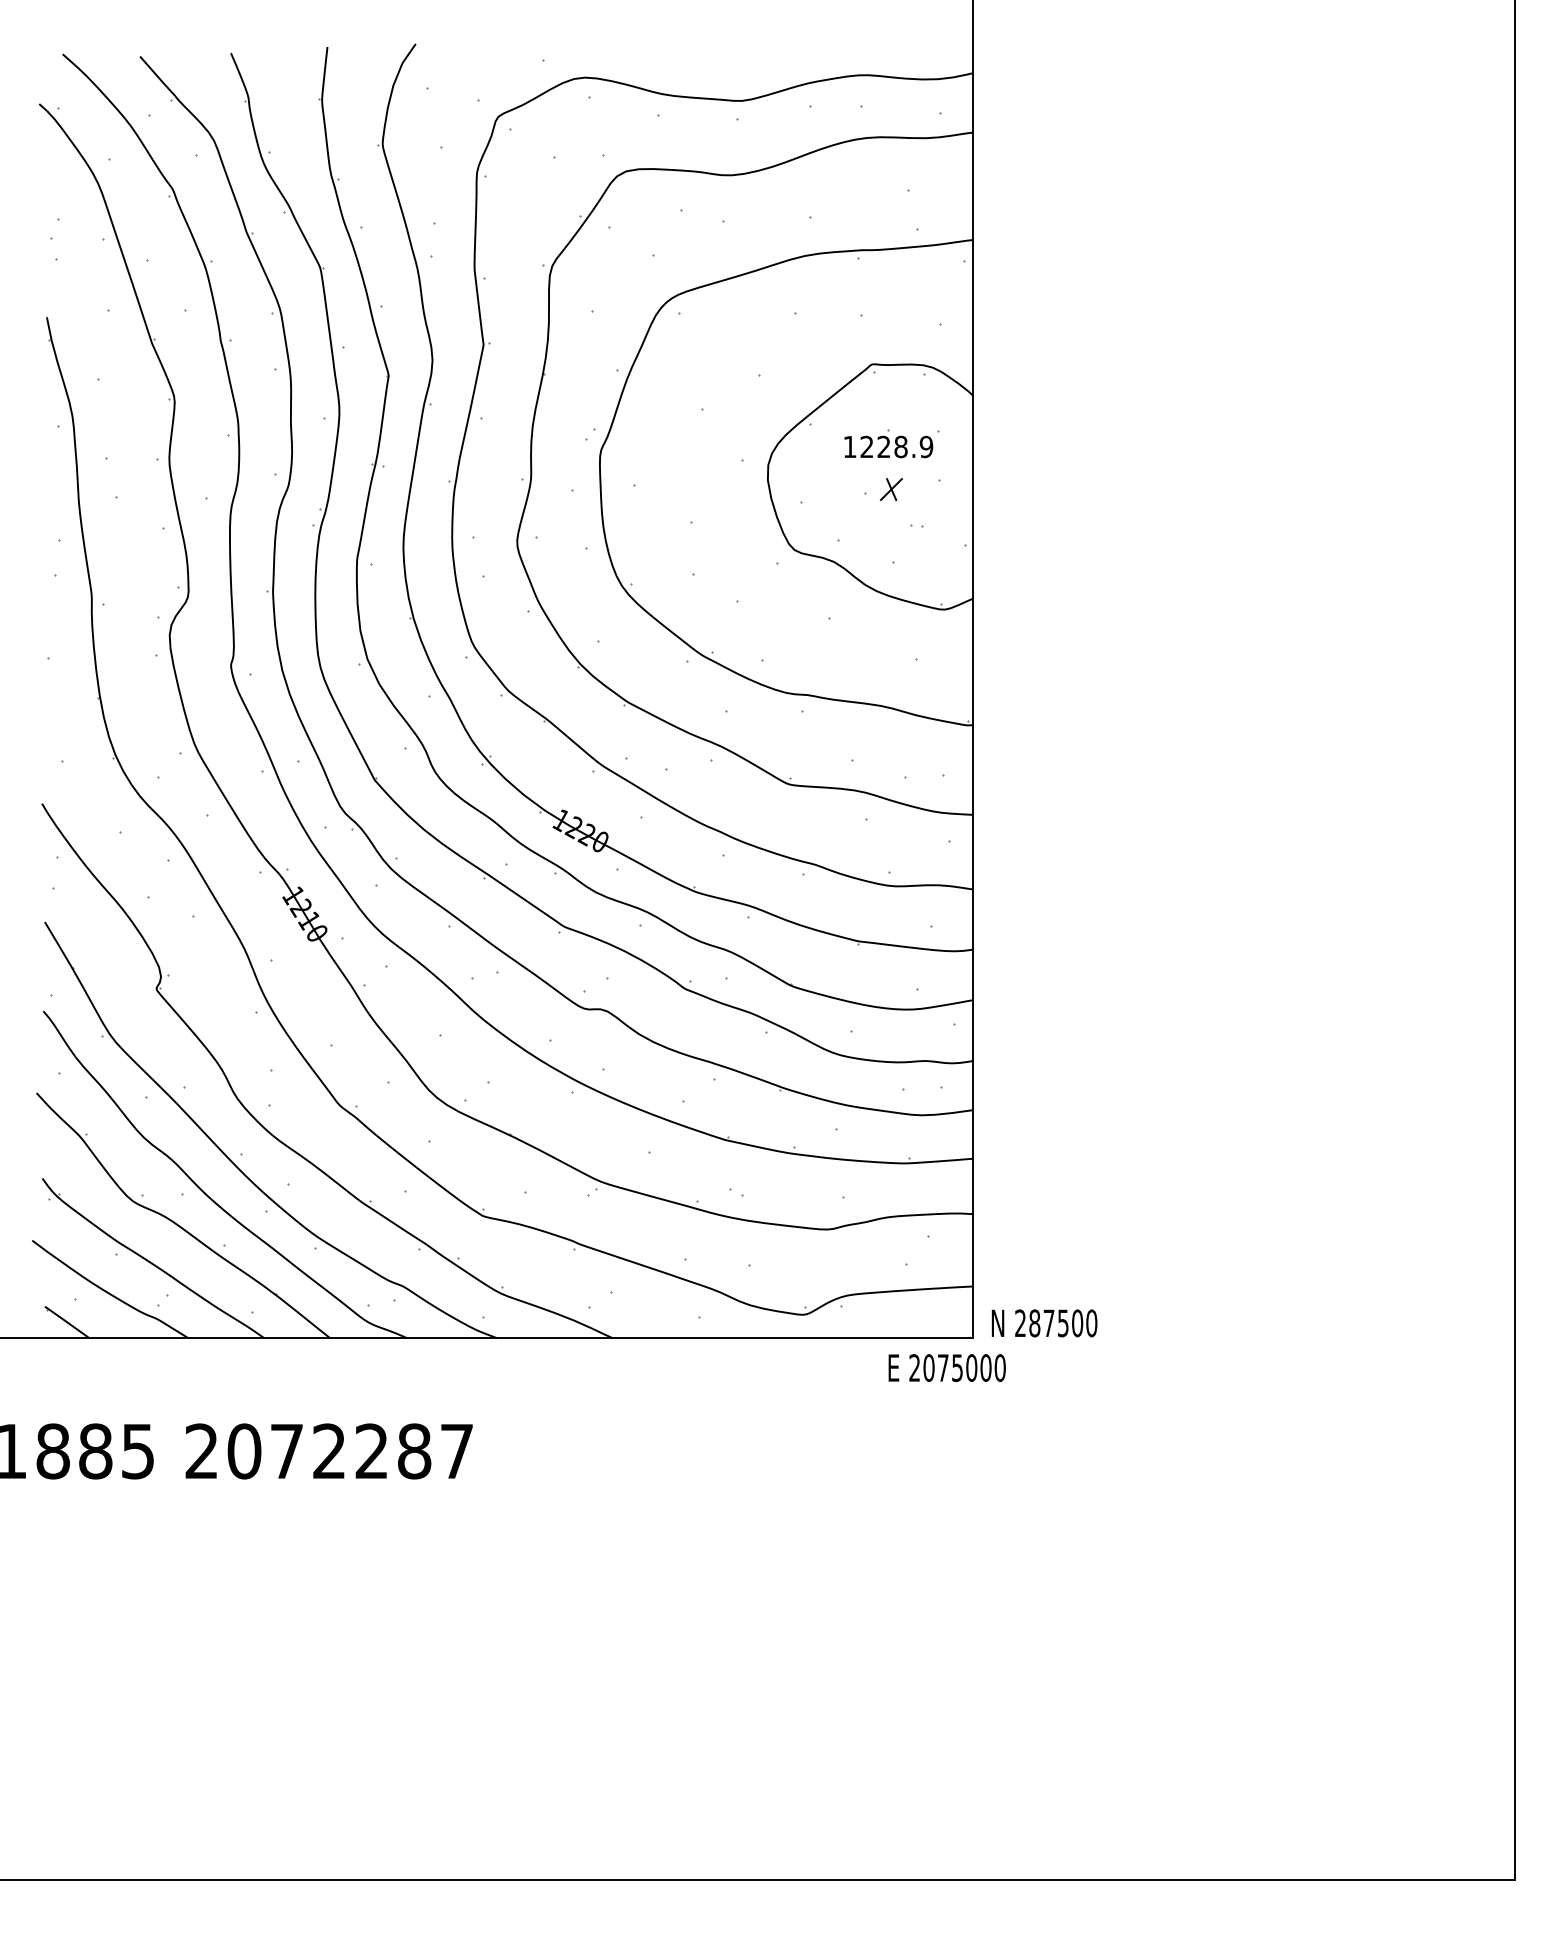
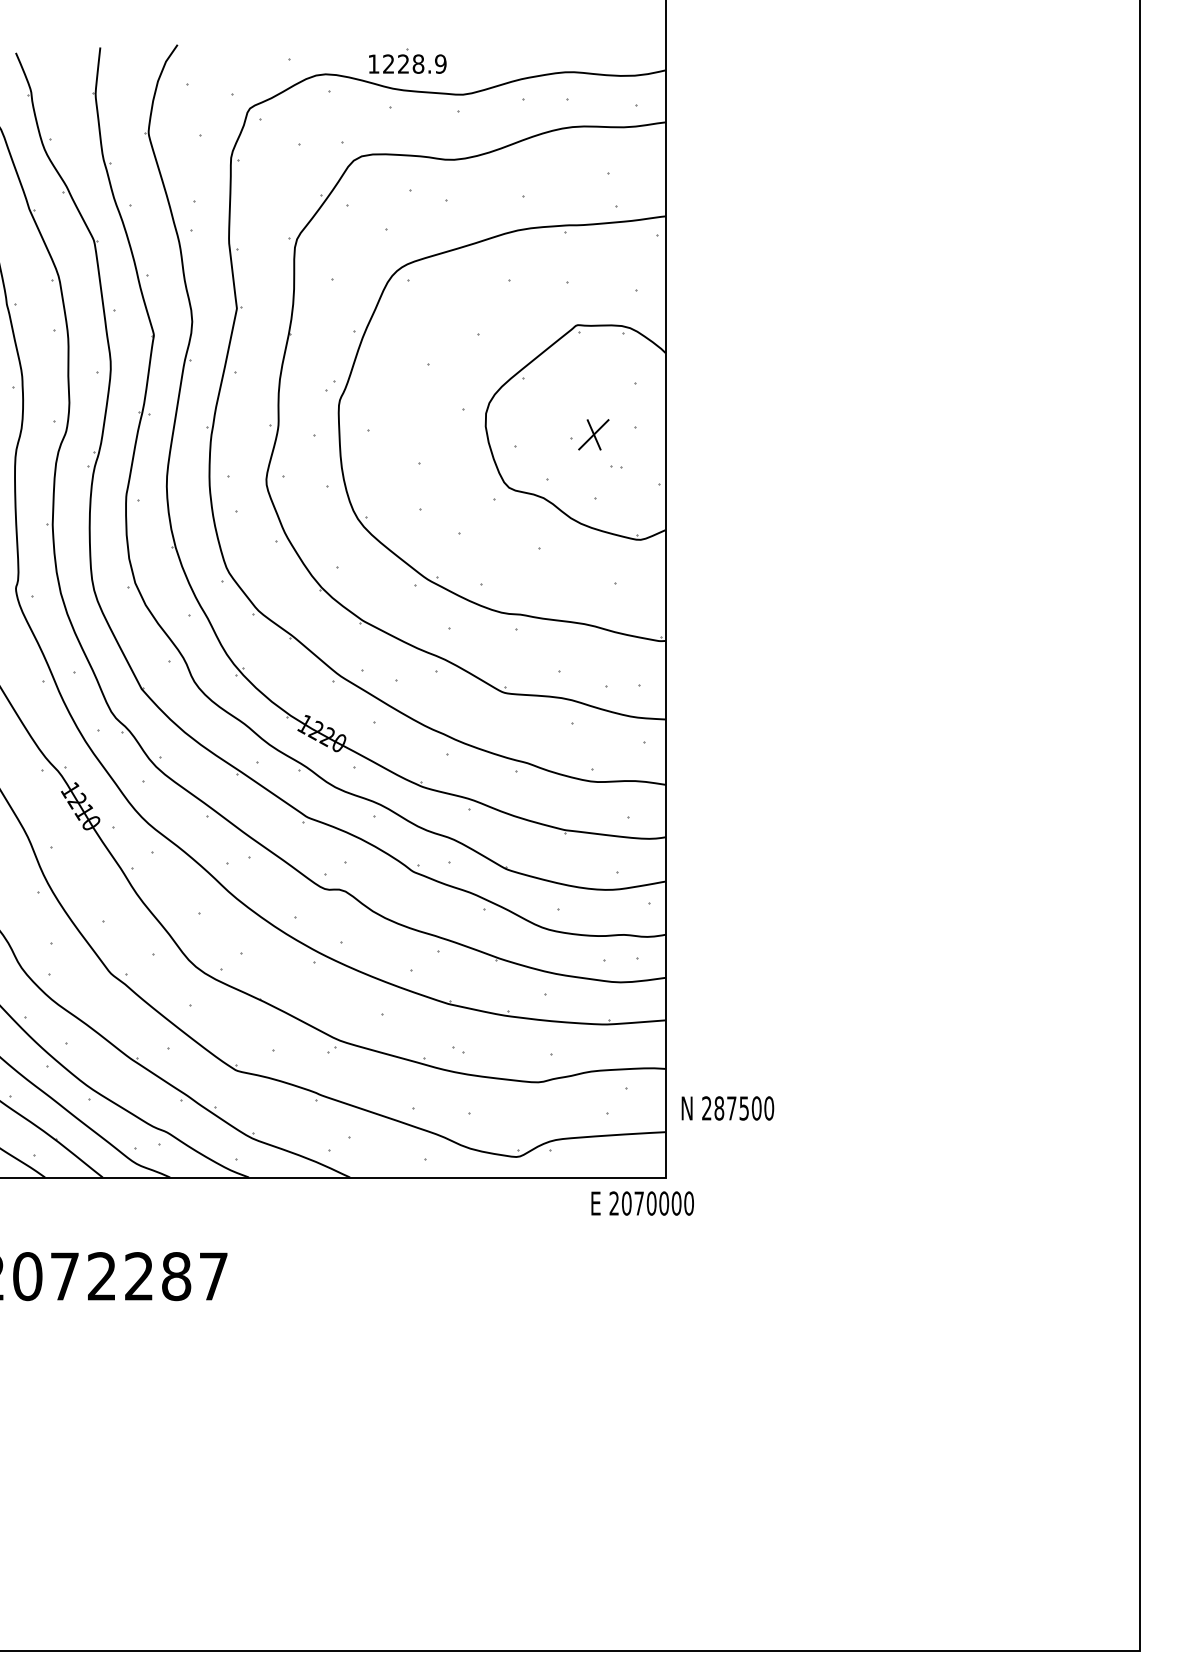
part: (888, 443) -> (407, 61), moved
part: (891, 489) -> (593, 434), size x1.6
text: (1044, 1323) -> (727, 1108), moved
text: (957, 1368) -> (651, 1203), 2075000 -> 2070000

